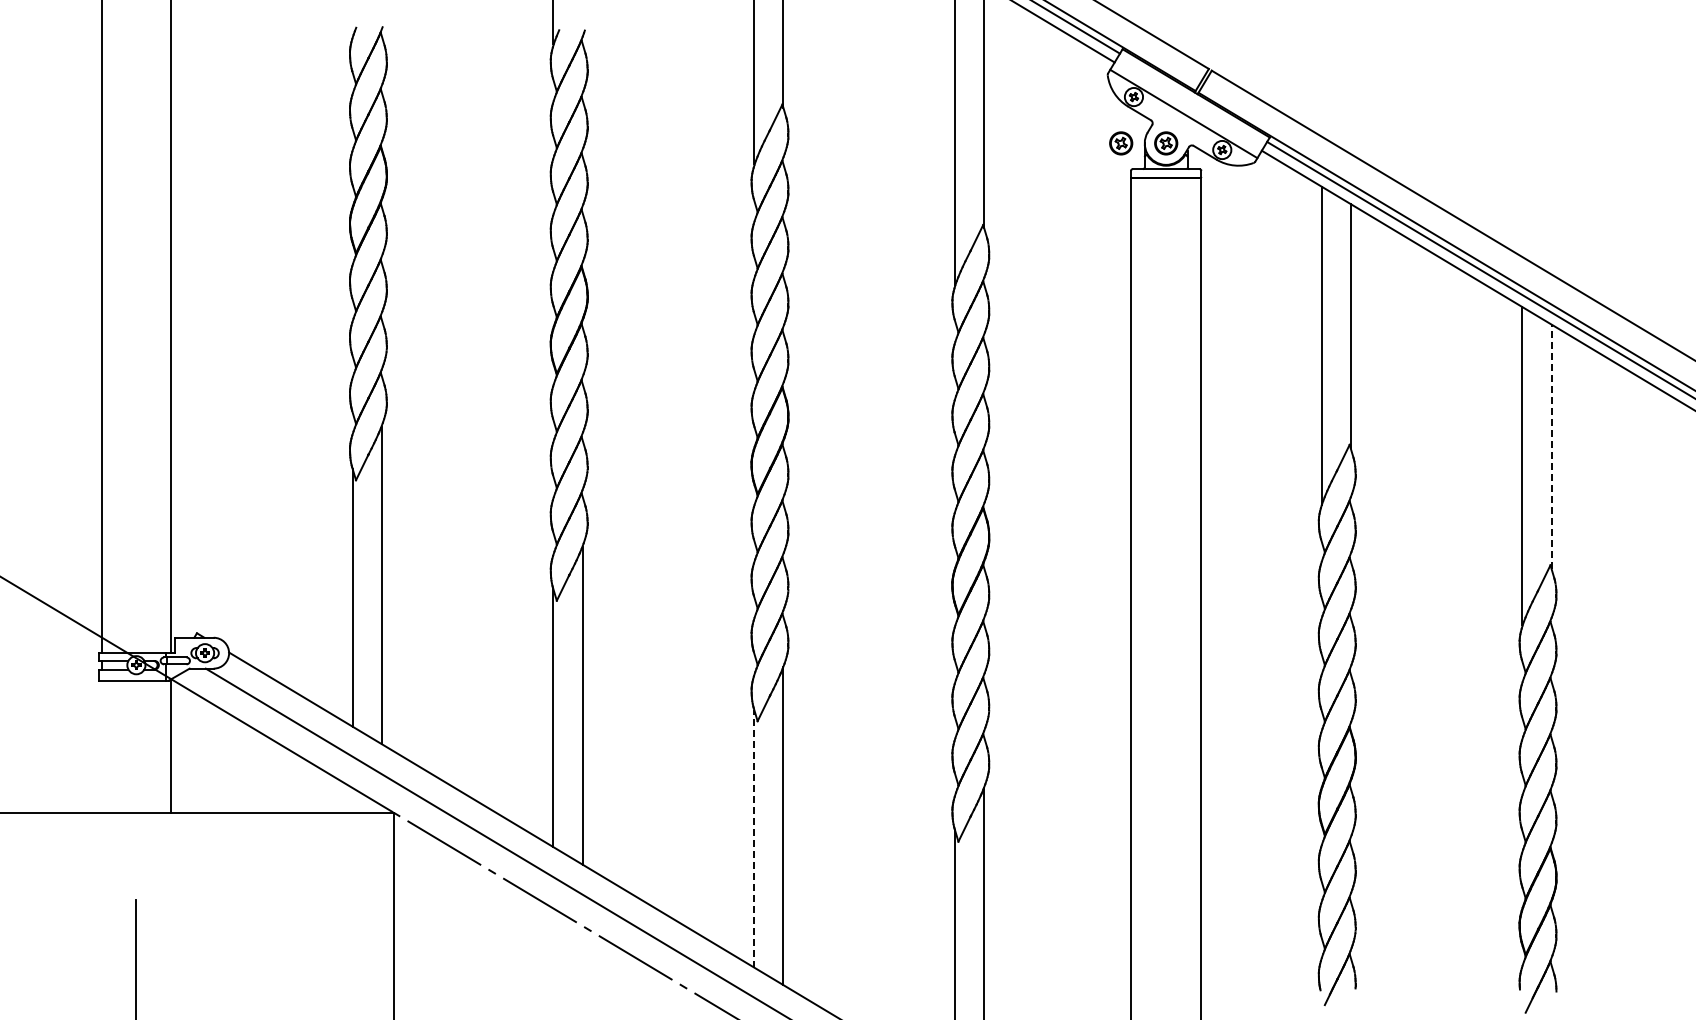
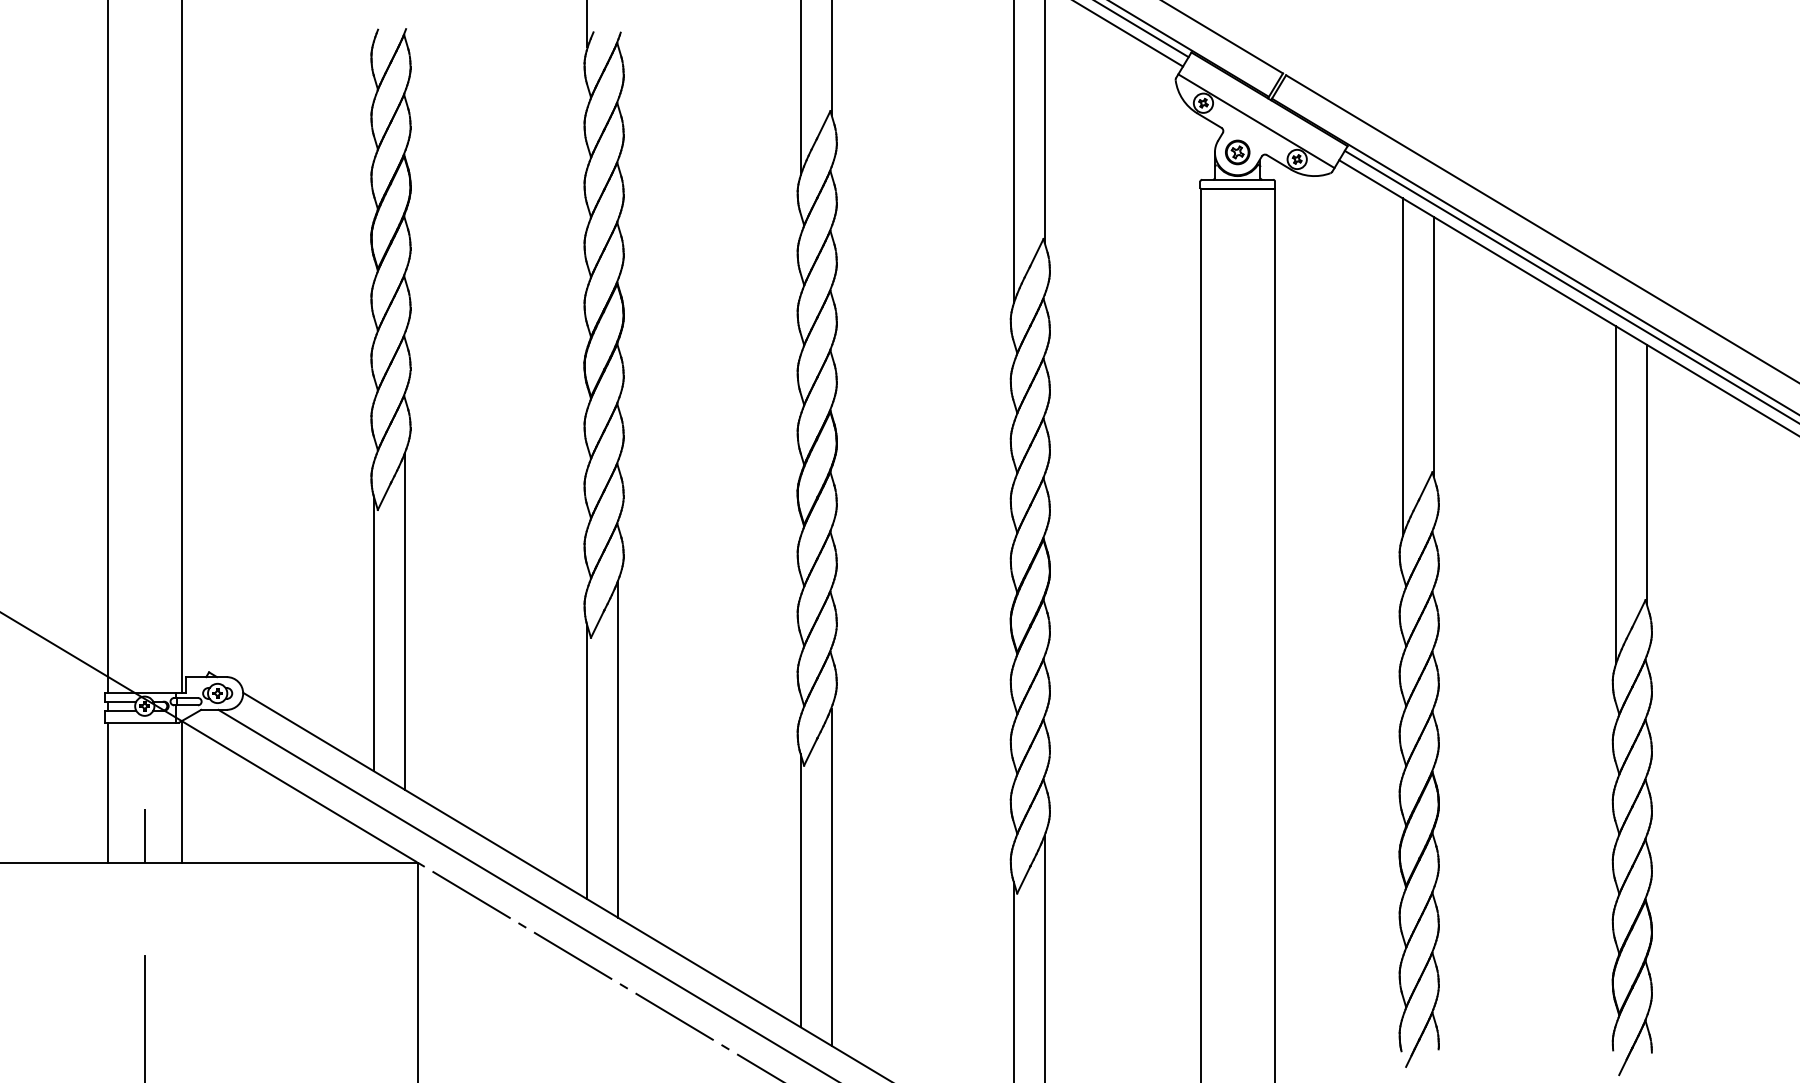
part: (1121, 143) -> (1190, 152), removed
line: (1551, 446) -> (1646, 474), dashed -> solid
line: (101, 746) -> (107, 792), added
line: (136, 786) -> (144, 834), added
line: (754, 838) -> (800, 890), dashed -> solid

